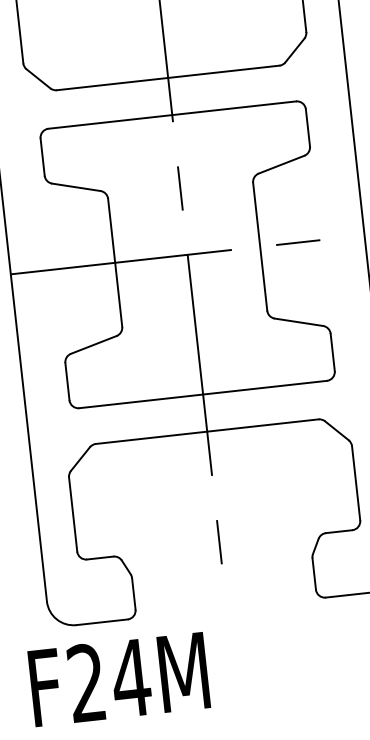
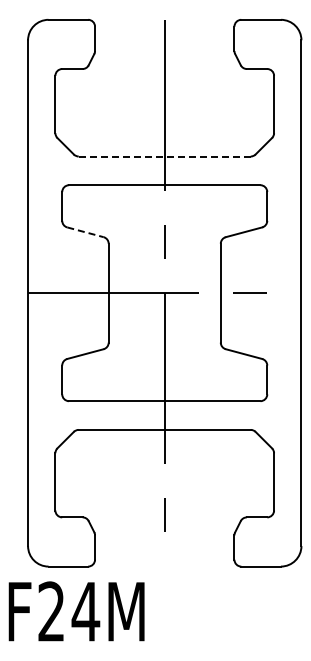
line: (167, 77) -> (164, 156), solid -> dashed
line: (76, 187) -> (85, 232), solid -> dashed

